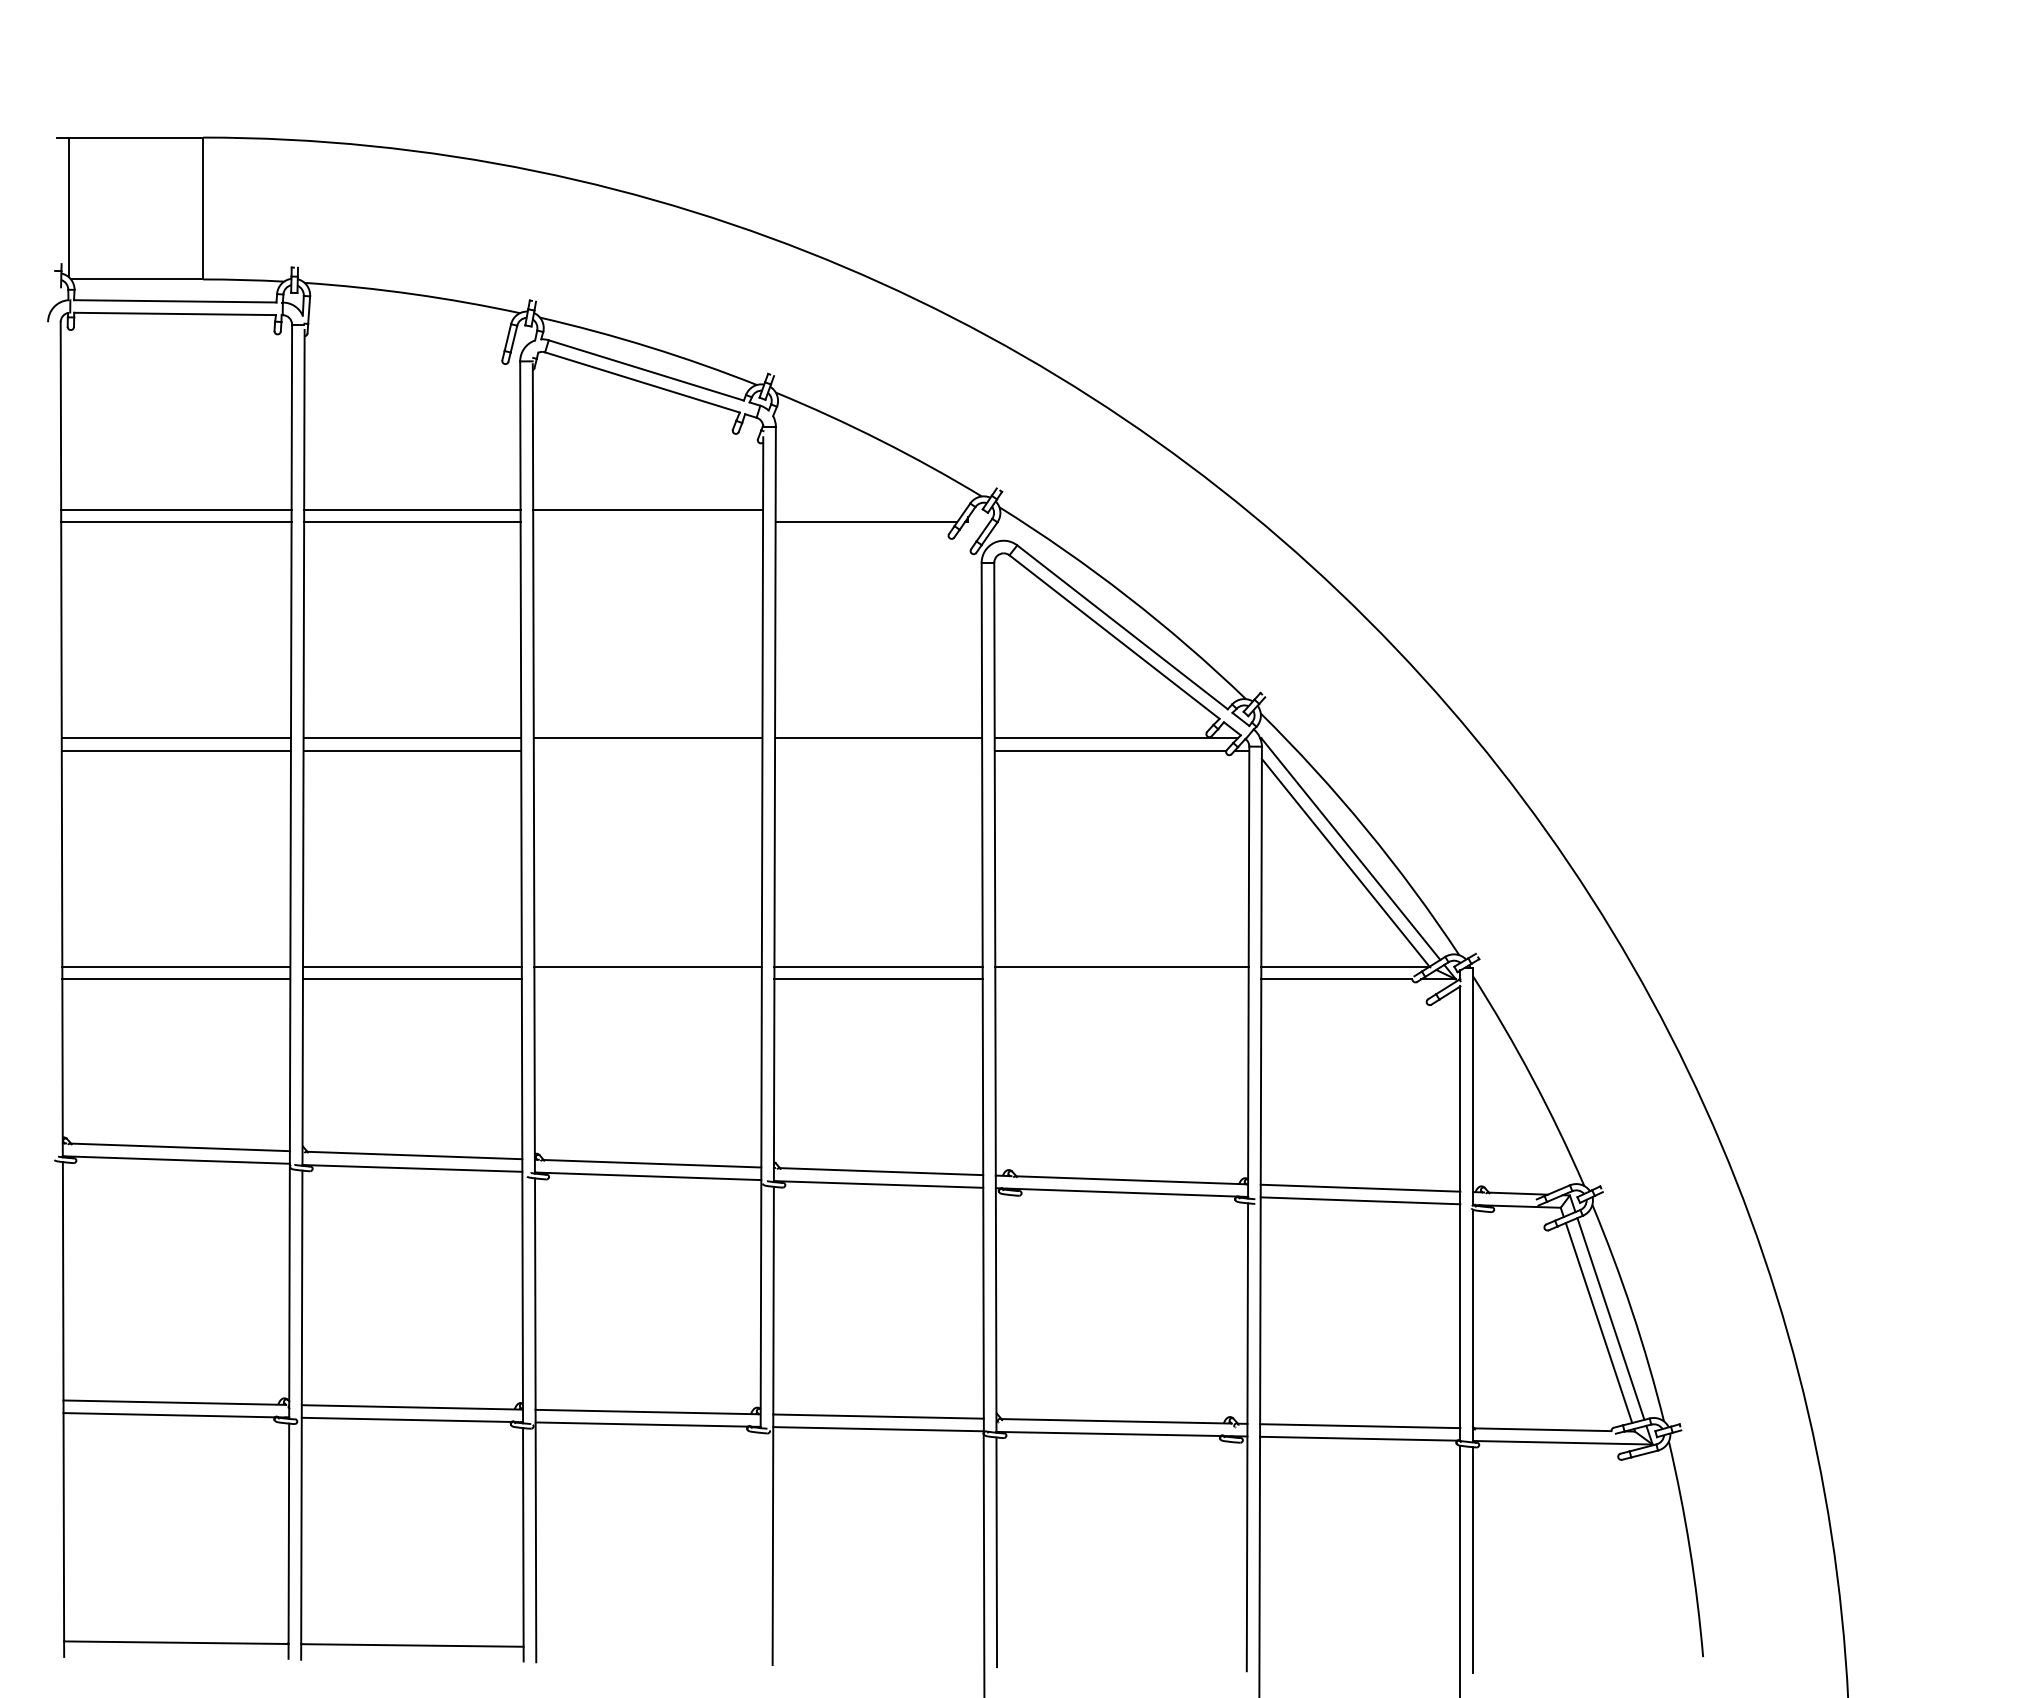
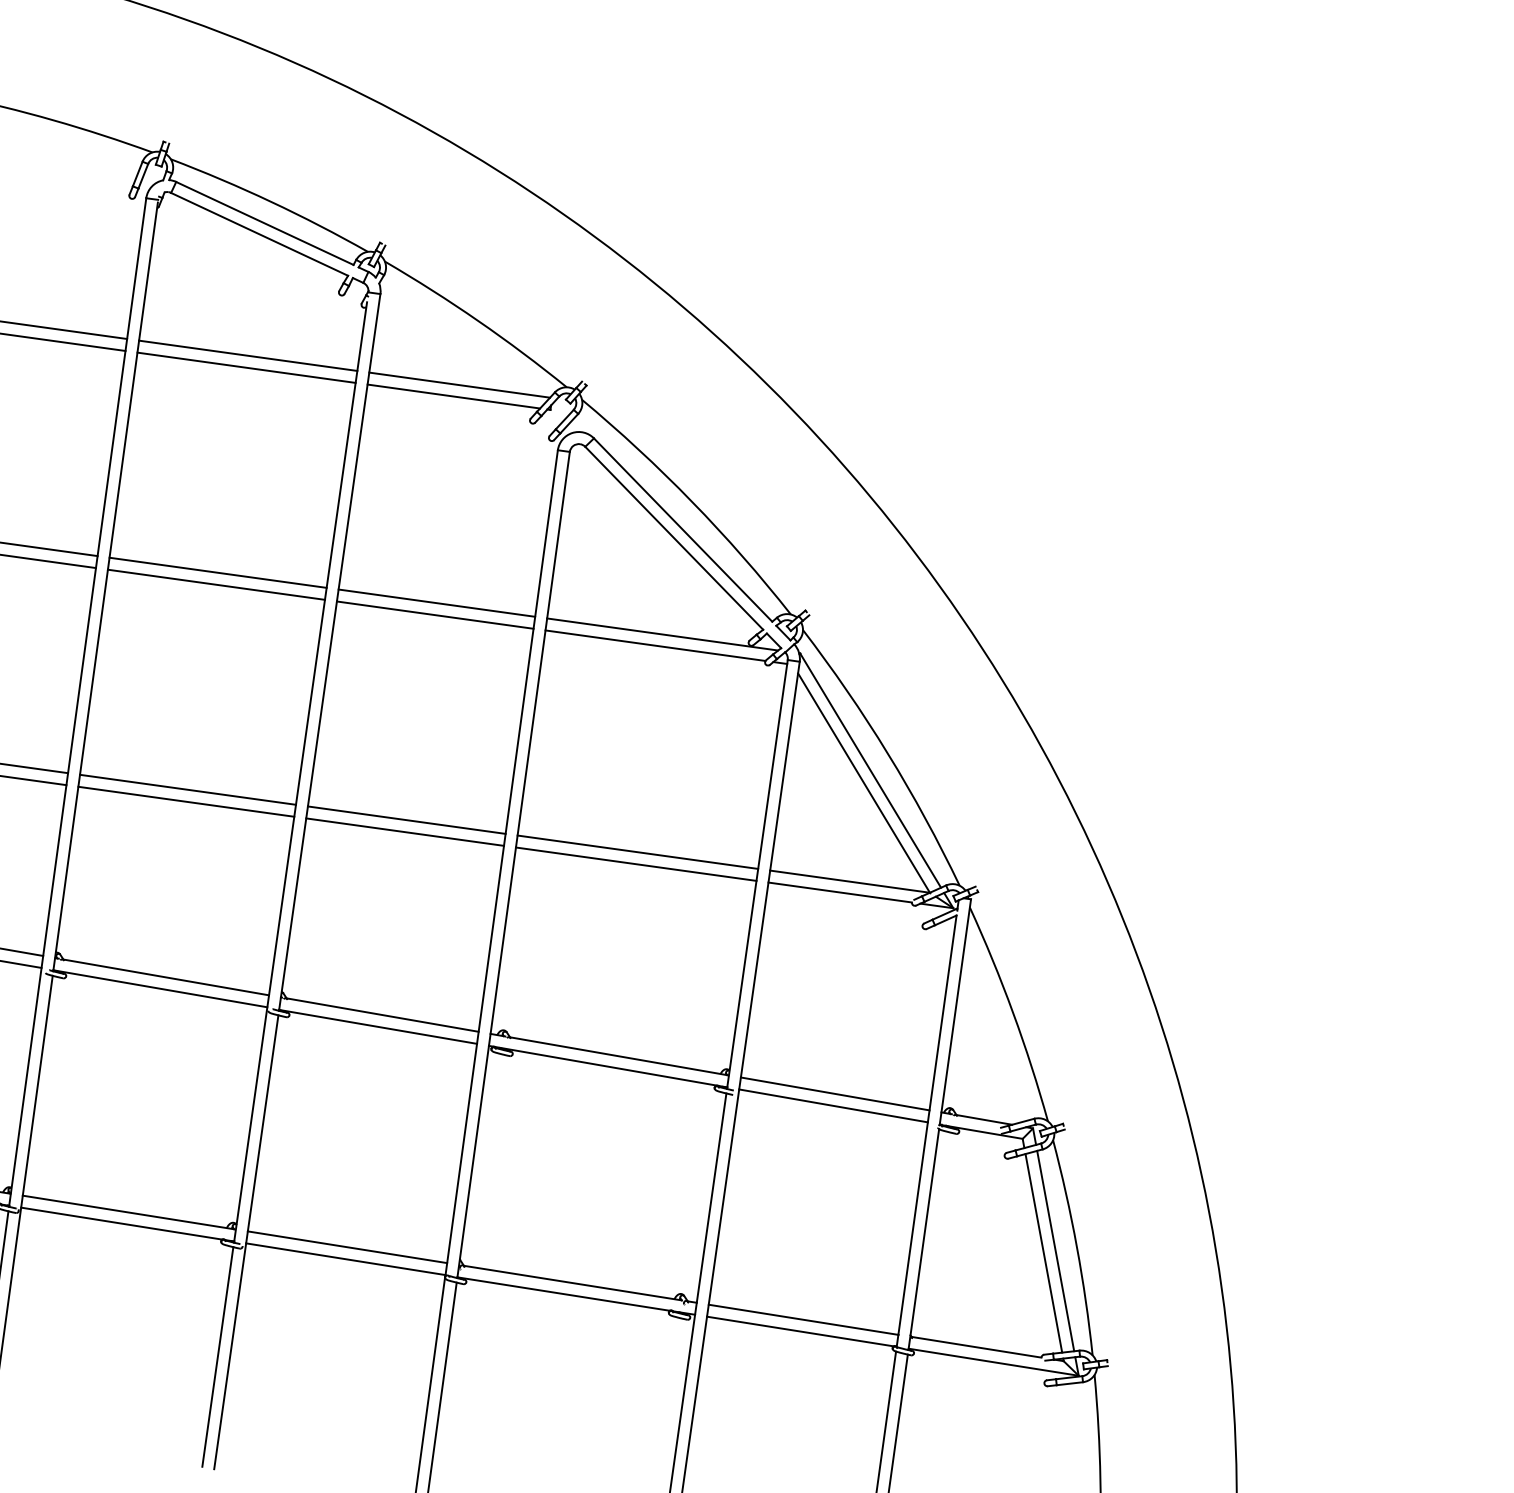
line: (870, 509) -> (459, 385), added
line: (648, 522) -> (246, 368), added
line: (647, 750) -> (215, 584), added
line: (878, 750) -> (435, 614), added
line: (647, 979) -> (185, 801), added
line: (1121, 979) -> (635, 864), added
line: (760, 1548) -> (218, 1356), added

